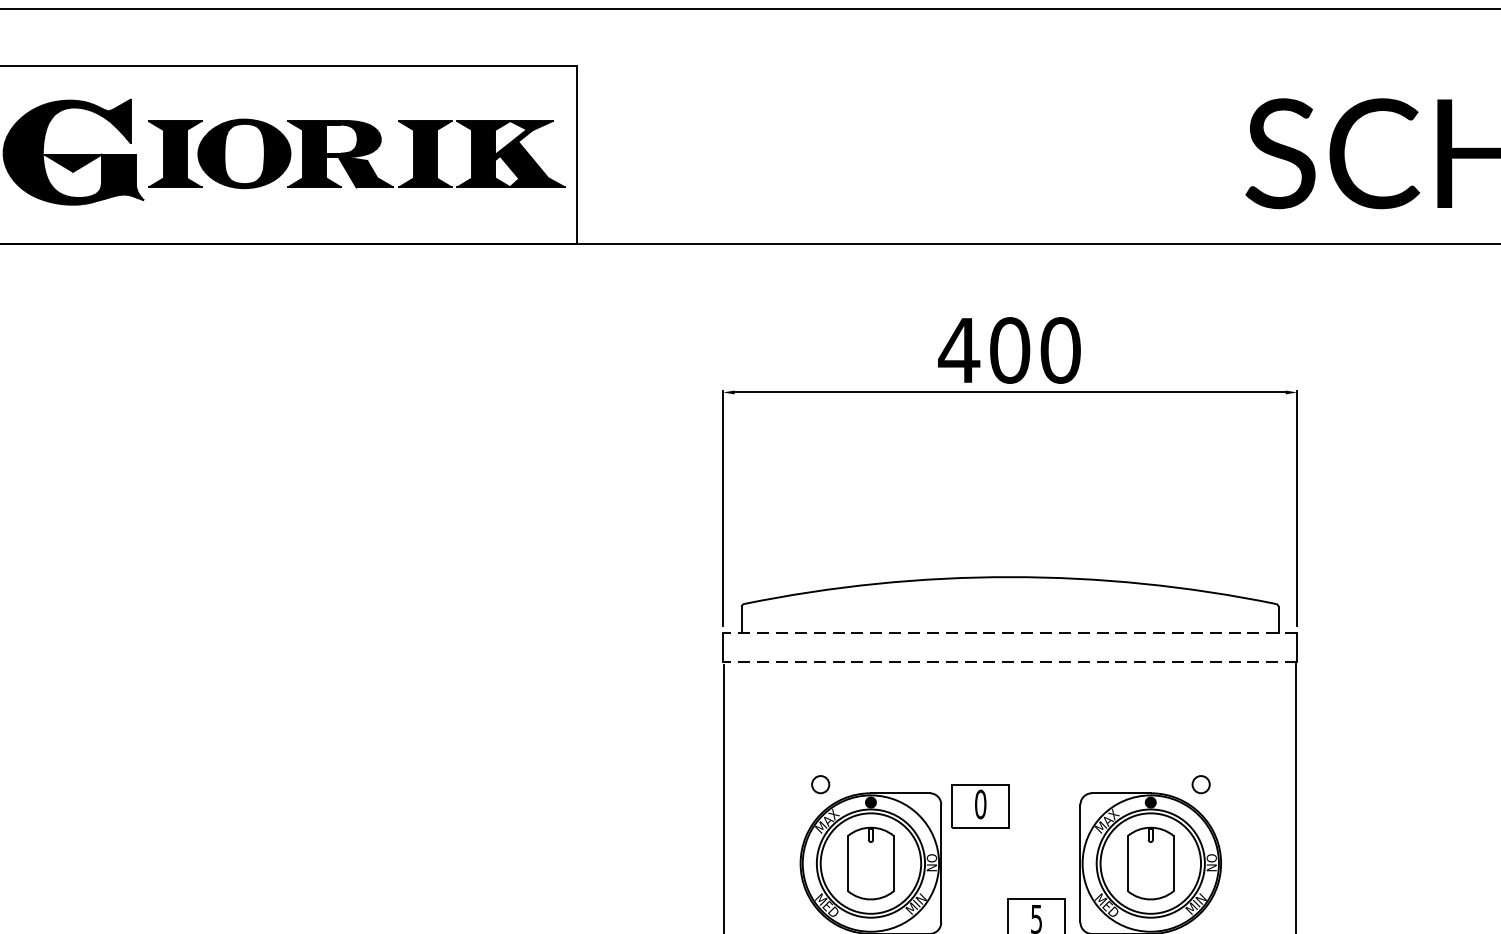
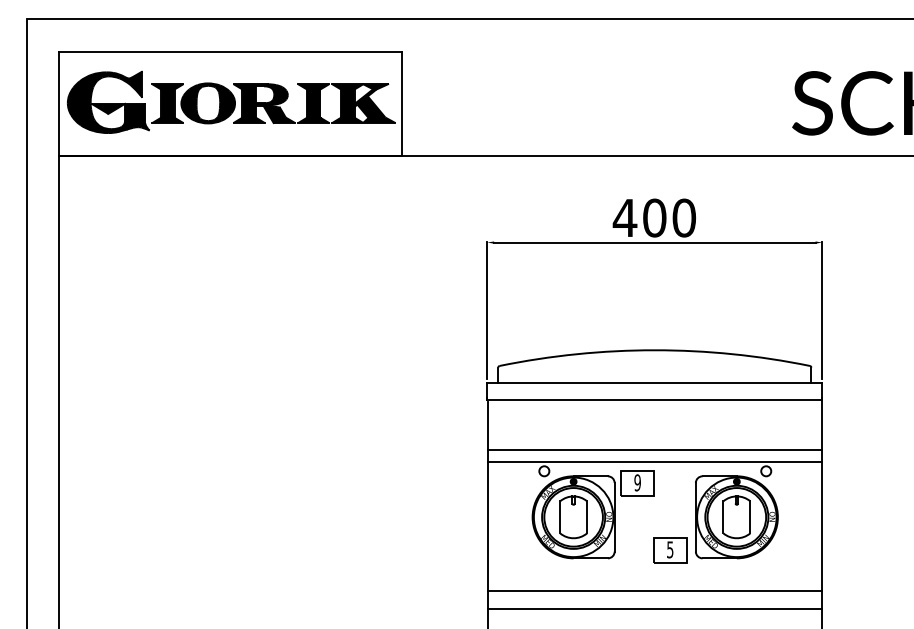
line: (1009, 632) -> (654, 382), dashed -> solid
line: (1009, 661) -> (654, 399), dashed -> solid
line: (1009, 747) -> (654, 449), added
line: (1011, 769) -> (655, 462), added
text: (980, 803) -> (637, 482), 0 -> 9

